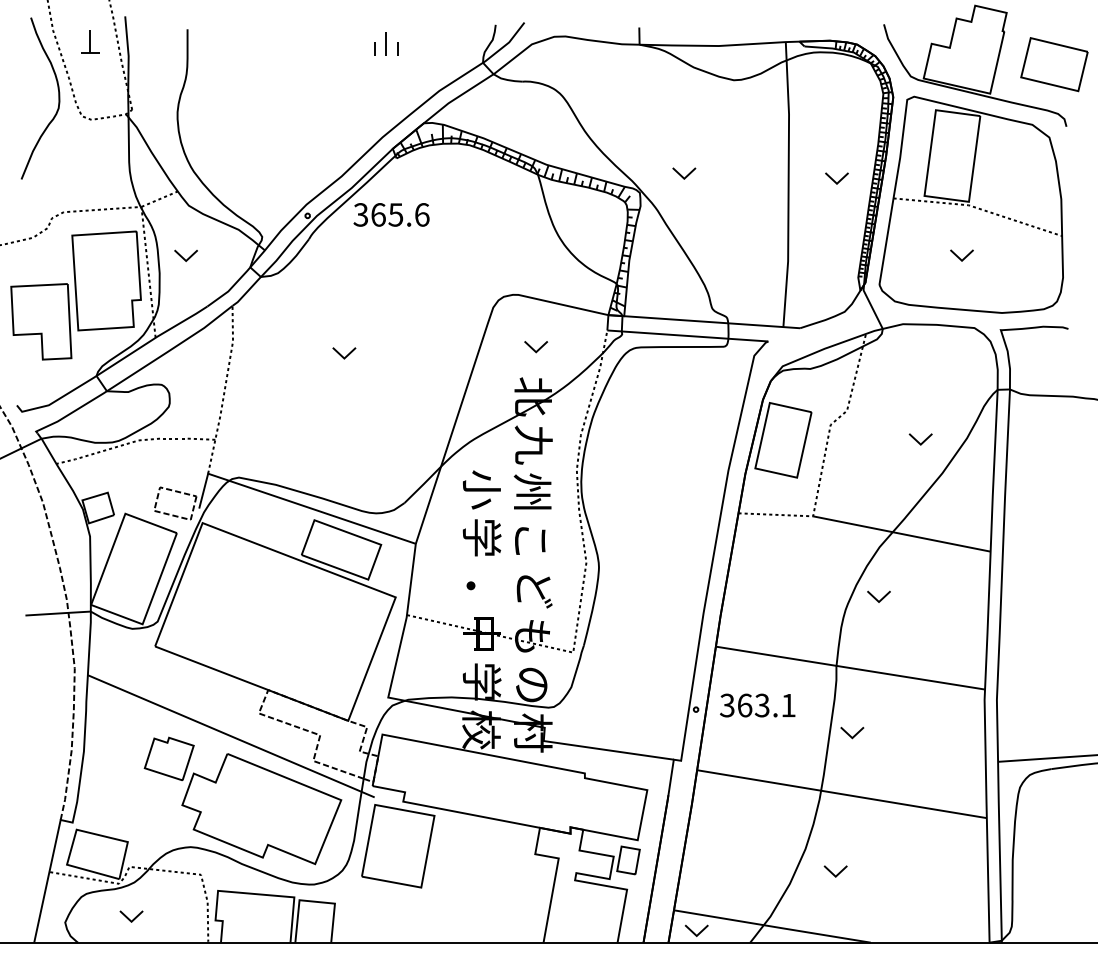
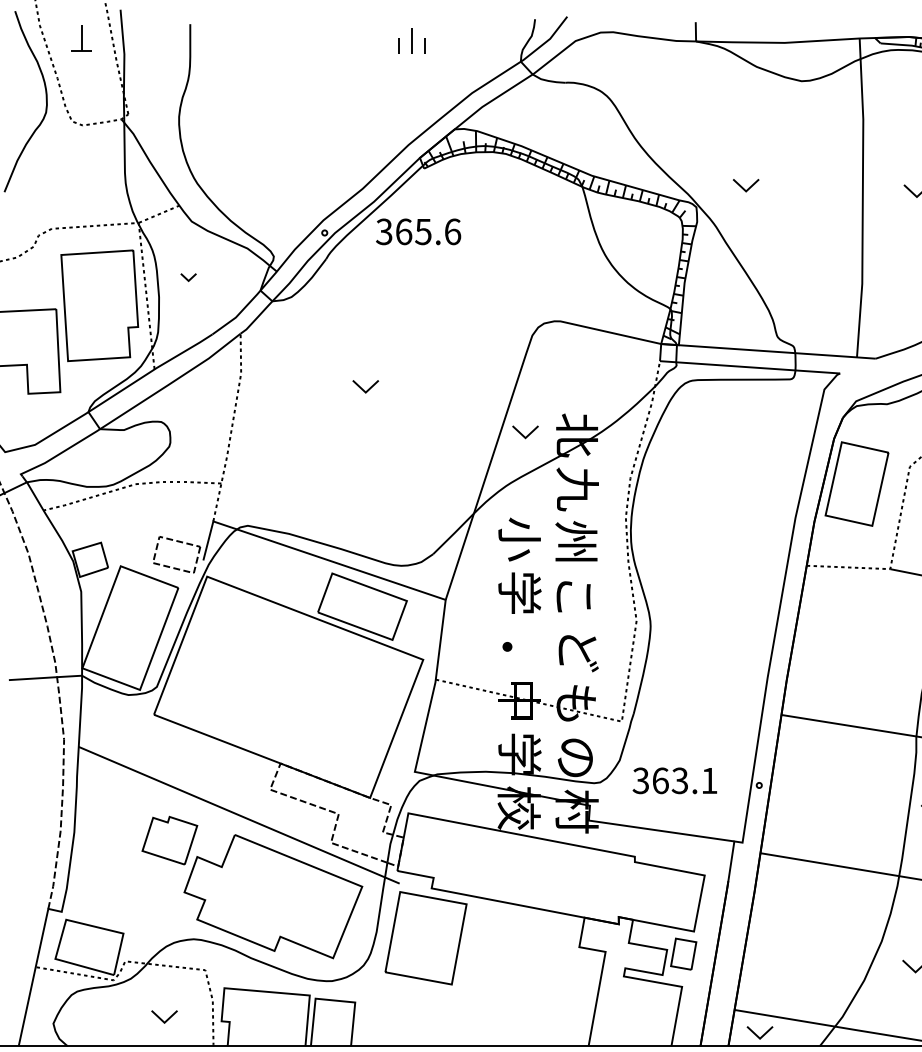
part: (185, 255) -> (187, 277), size x0.6
part: (535, 347) -> (524, 432), moved
text: (757, 705) -> (674, 780), moved
part: (131, 916) -> (164, 1016), moved

